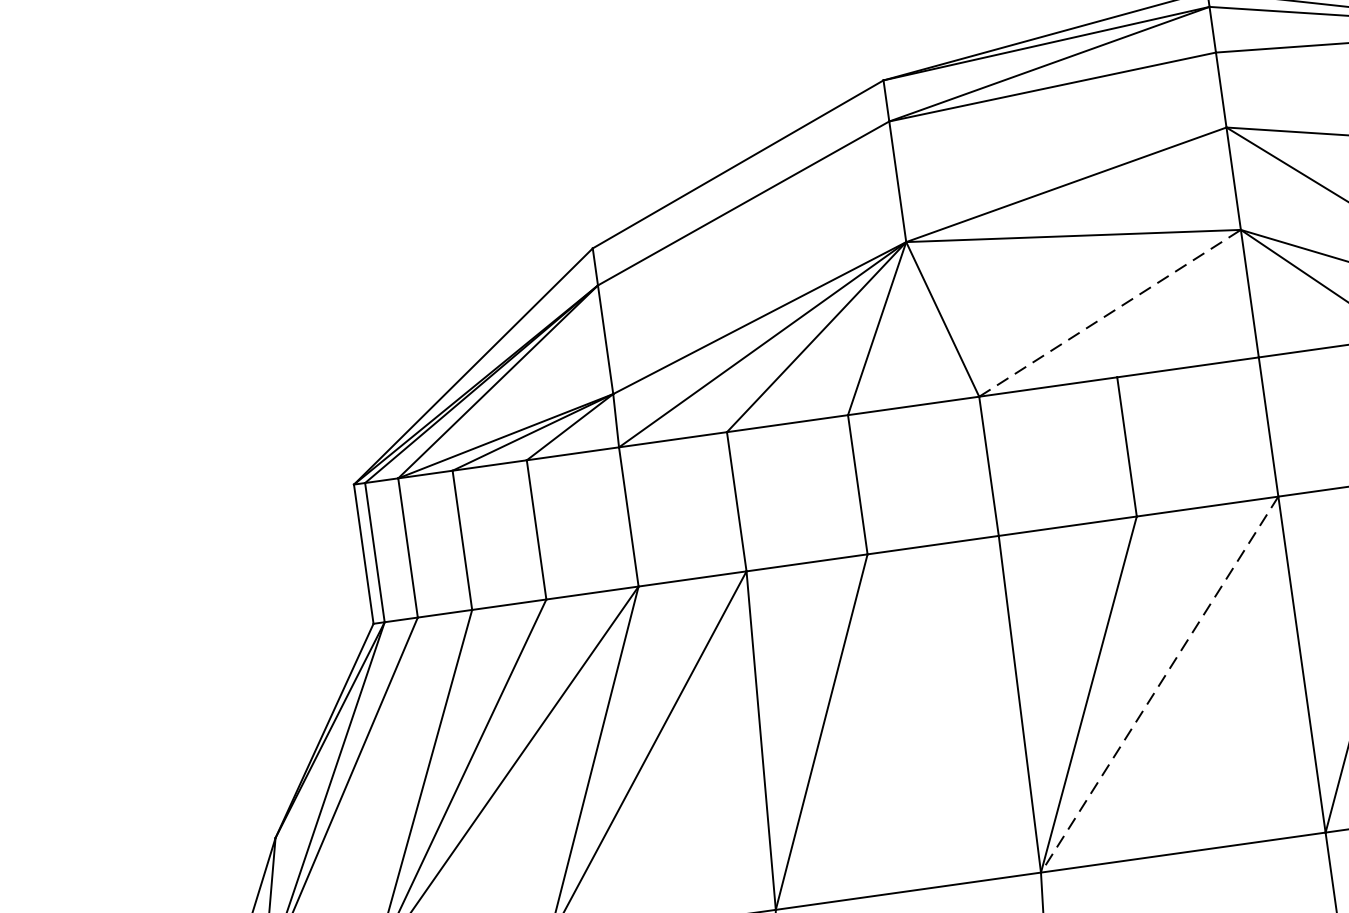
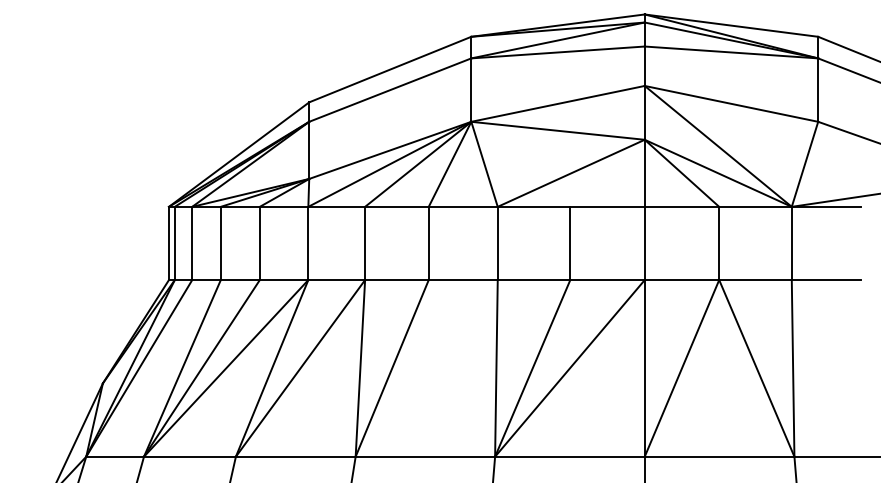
line: (1110, 313) -> (571, 173), dashed -> solid
line: (1158, 684) -> (569, 368), dashed -> solid

